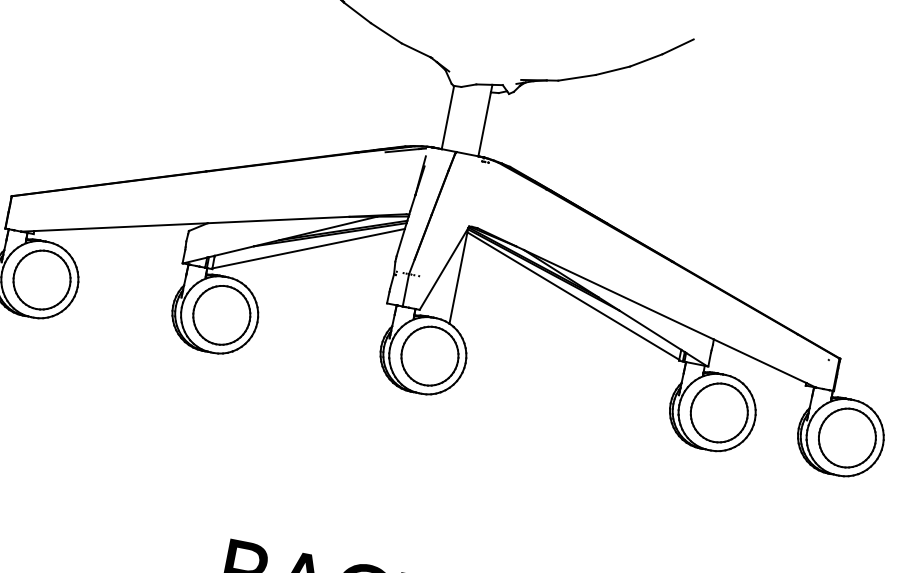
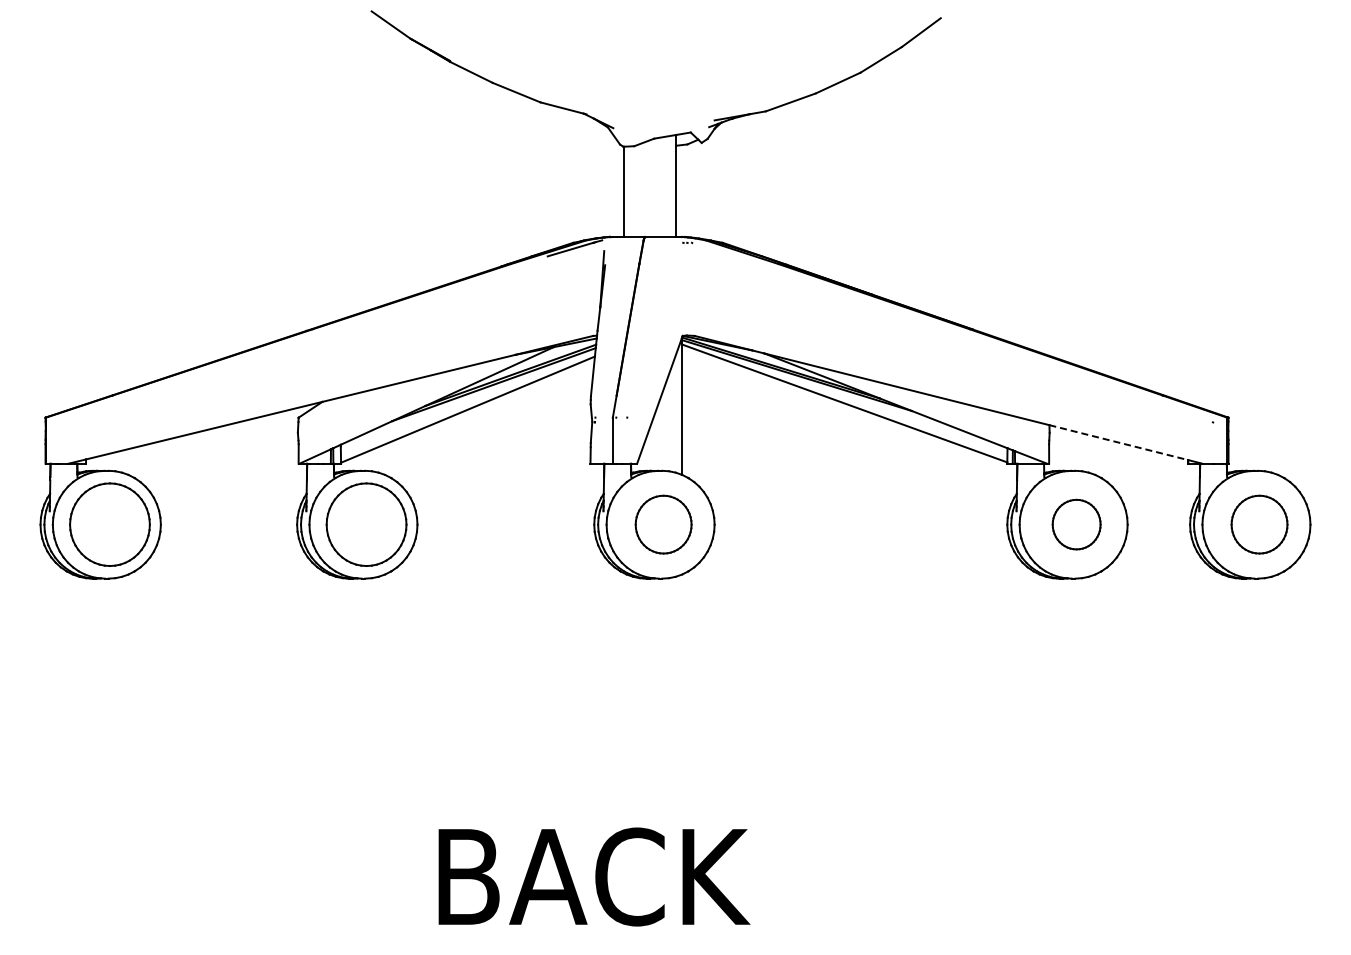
part: (429, 356) -> (663, 524), size x0.7
line: (759, 361) -> (1118, 442), solid -> dashed
part: (719, 412) -> (1076, 524), size x0.6
part: (847, 437) -> (1259, 524), size x0.7

